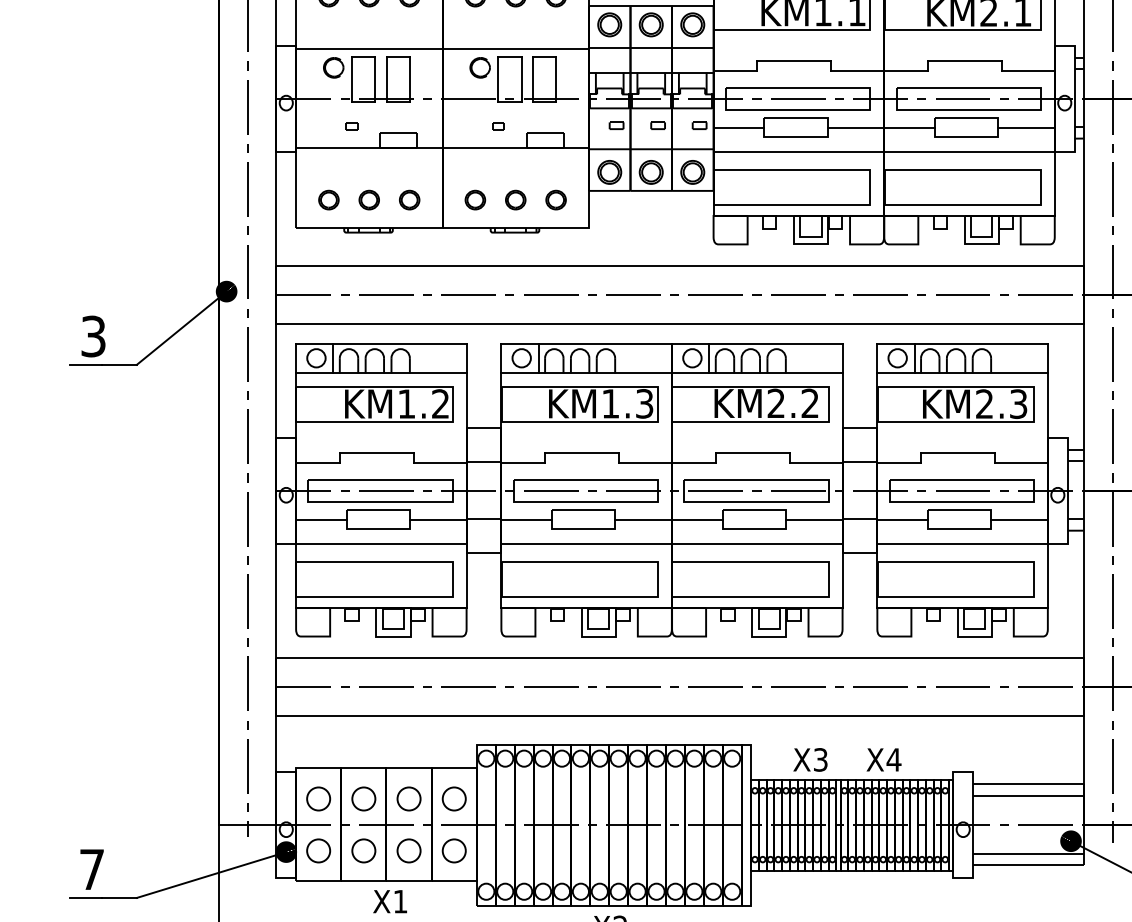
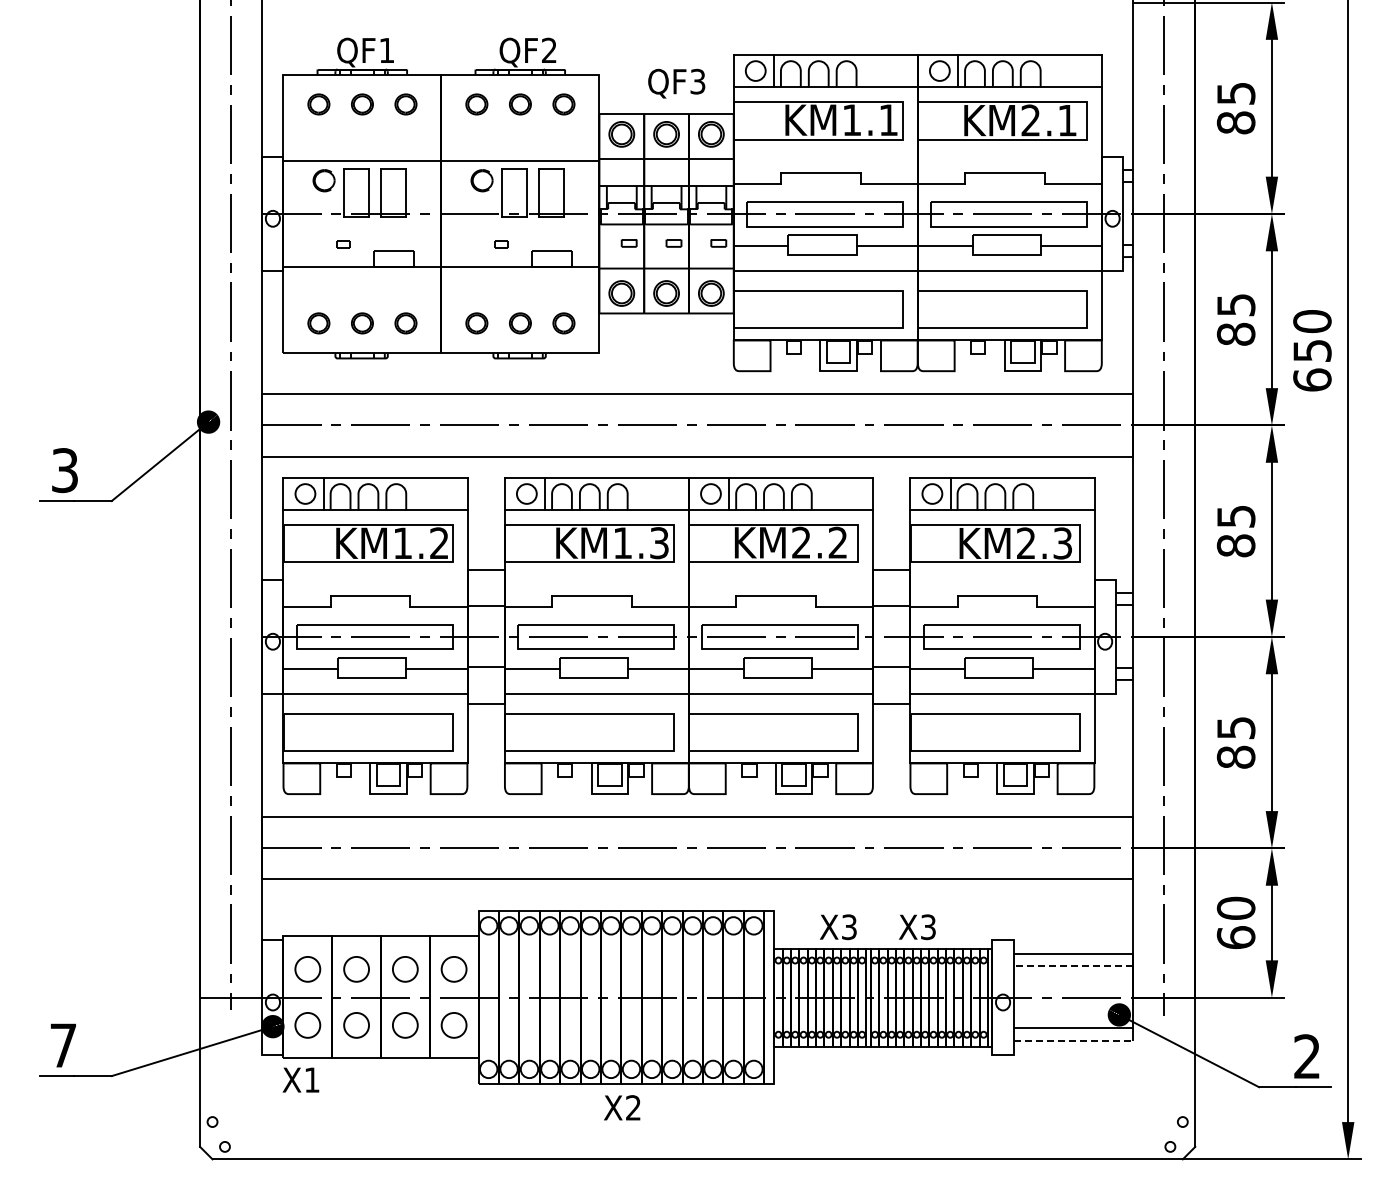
text: (894, 760) -> (928, 927), X4 -> X3
line: (1028, 796) -> (1073, 966), solid -> dashed
line: (1028, 864) -> (1073, 1040), solid -> dashed
text: (389, 901) -> (300, 1079), moved

